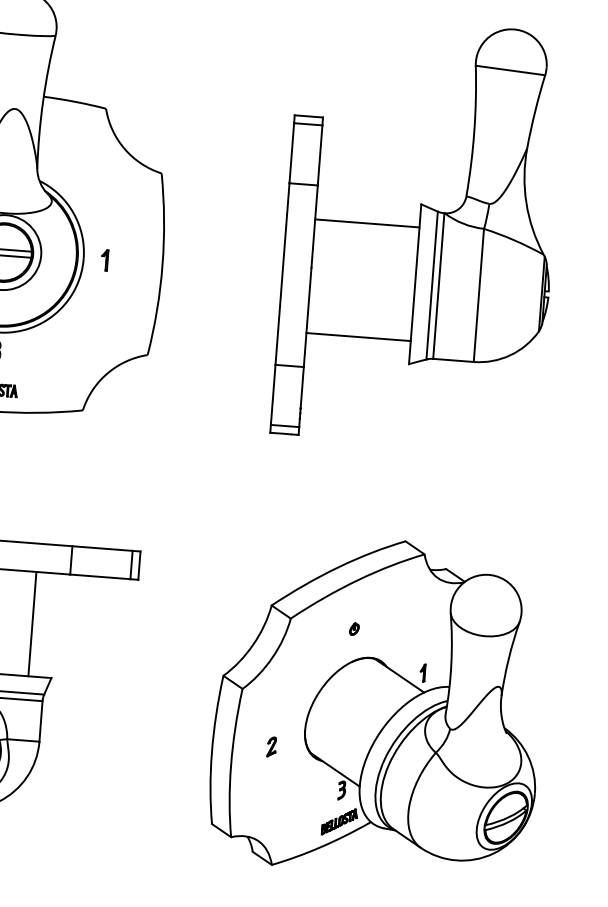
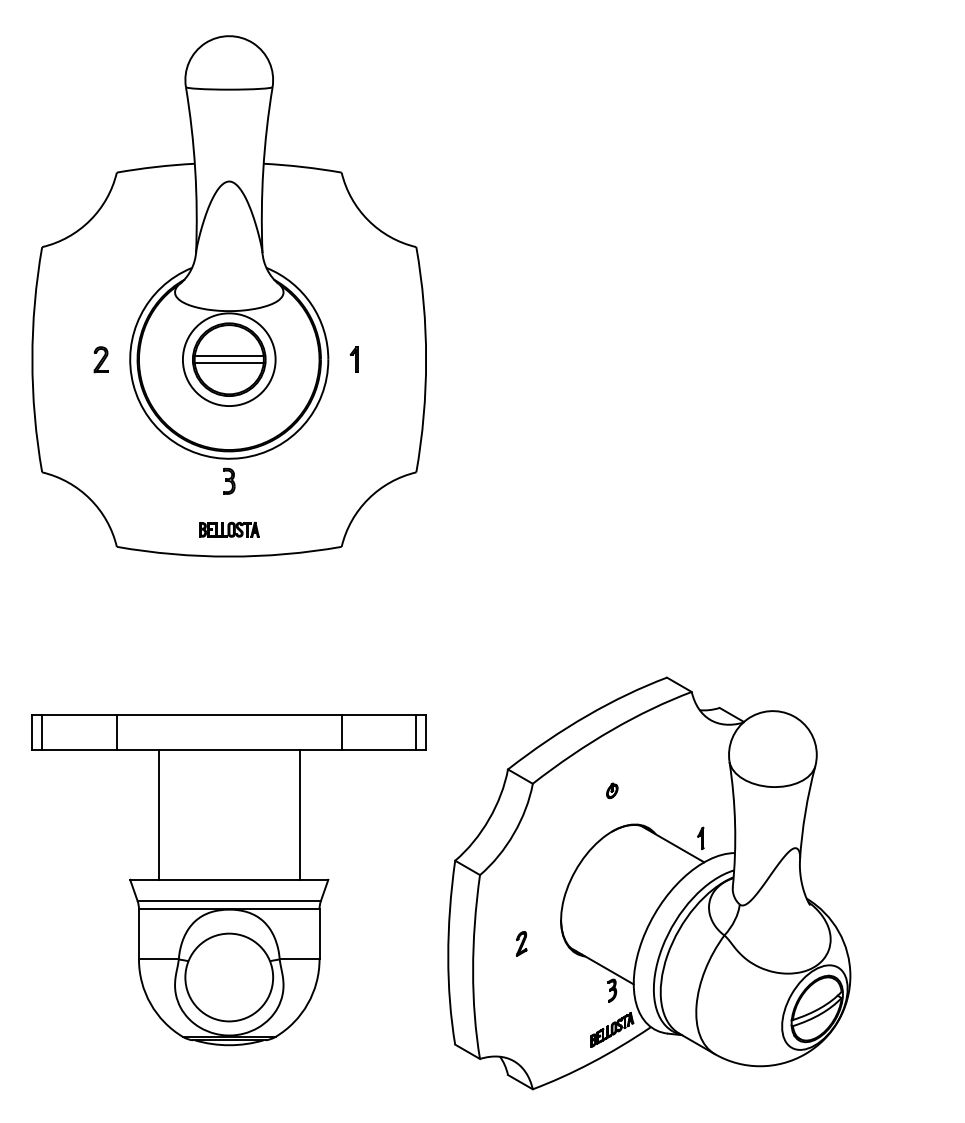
part: (419, 233) -> (739, 296), removed
part: (378, 706) -> (649, 883), moved

